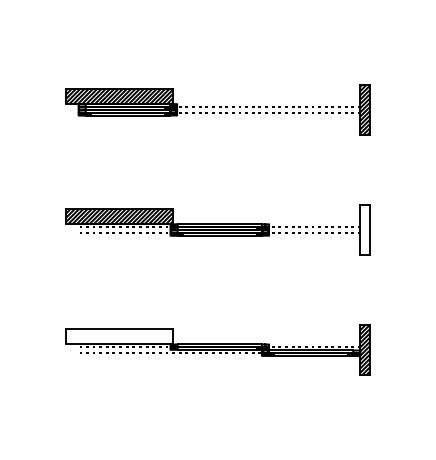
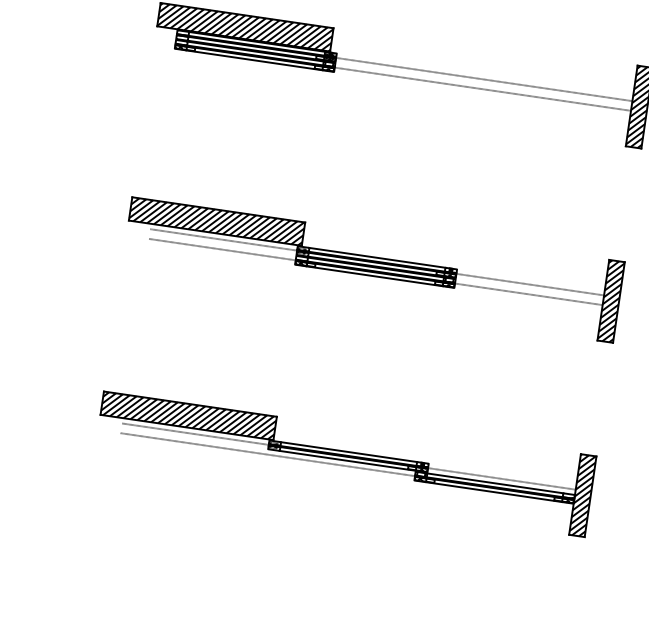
hatch: (365, 229) -> (611, 300), added
hatch: (118, 336) -> (187, 415), added

